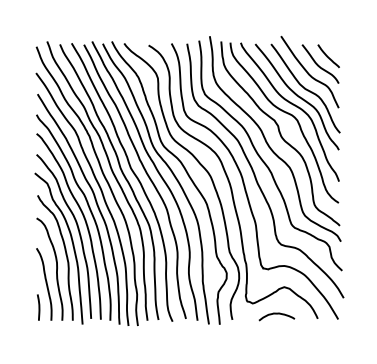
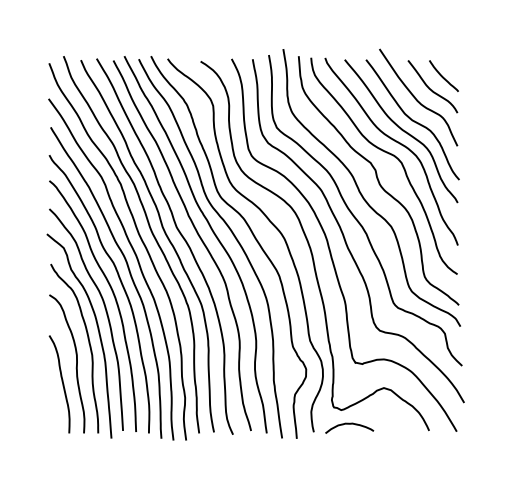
line: (38, 307) -> (51, 415), removed
curve: (276, 314) -> (349, 424), moved

